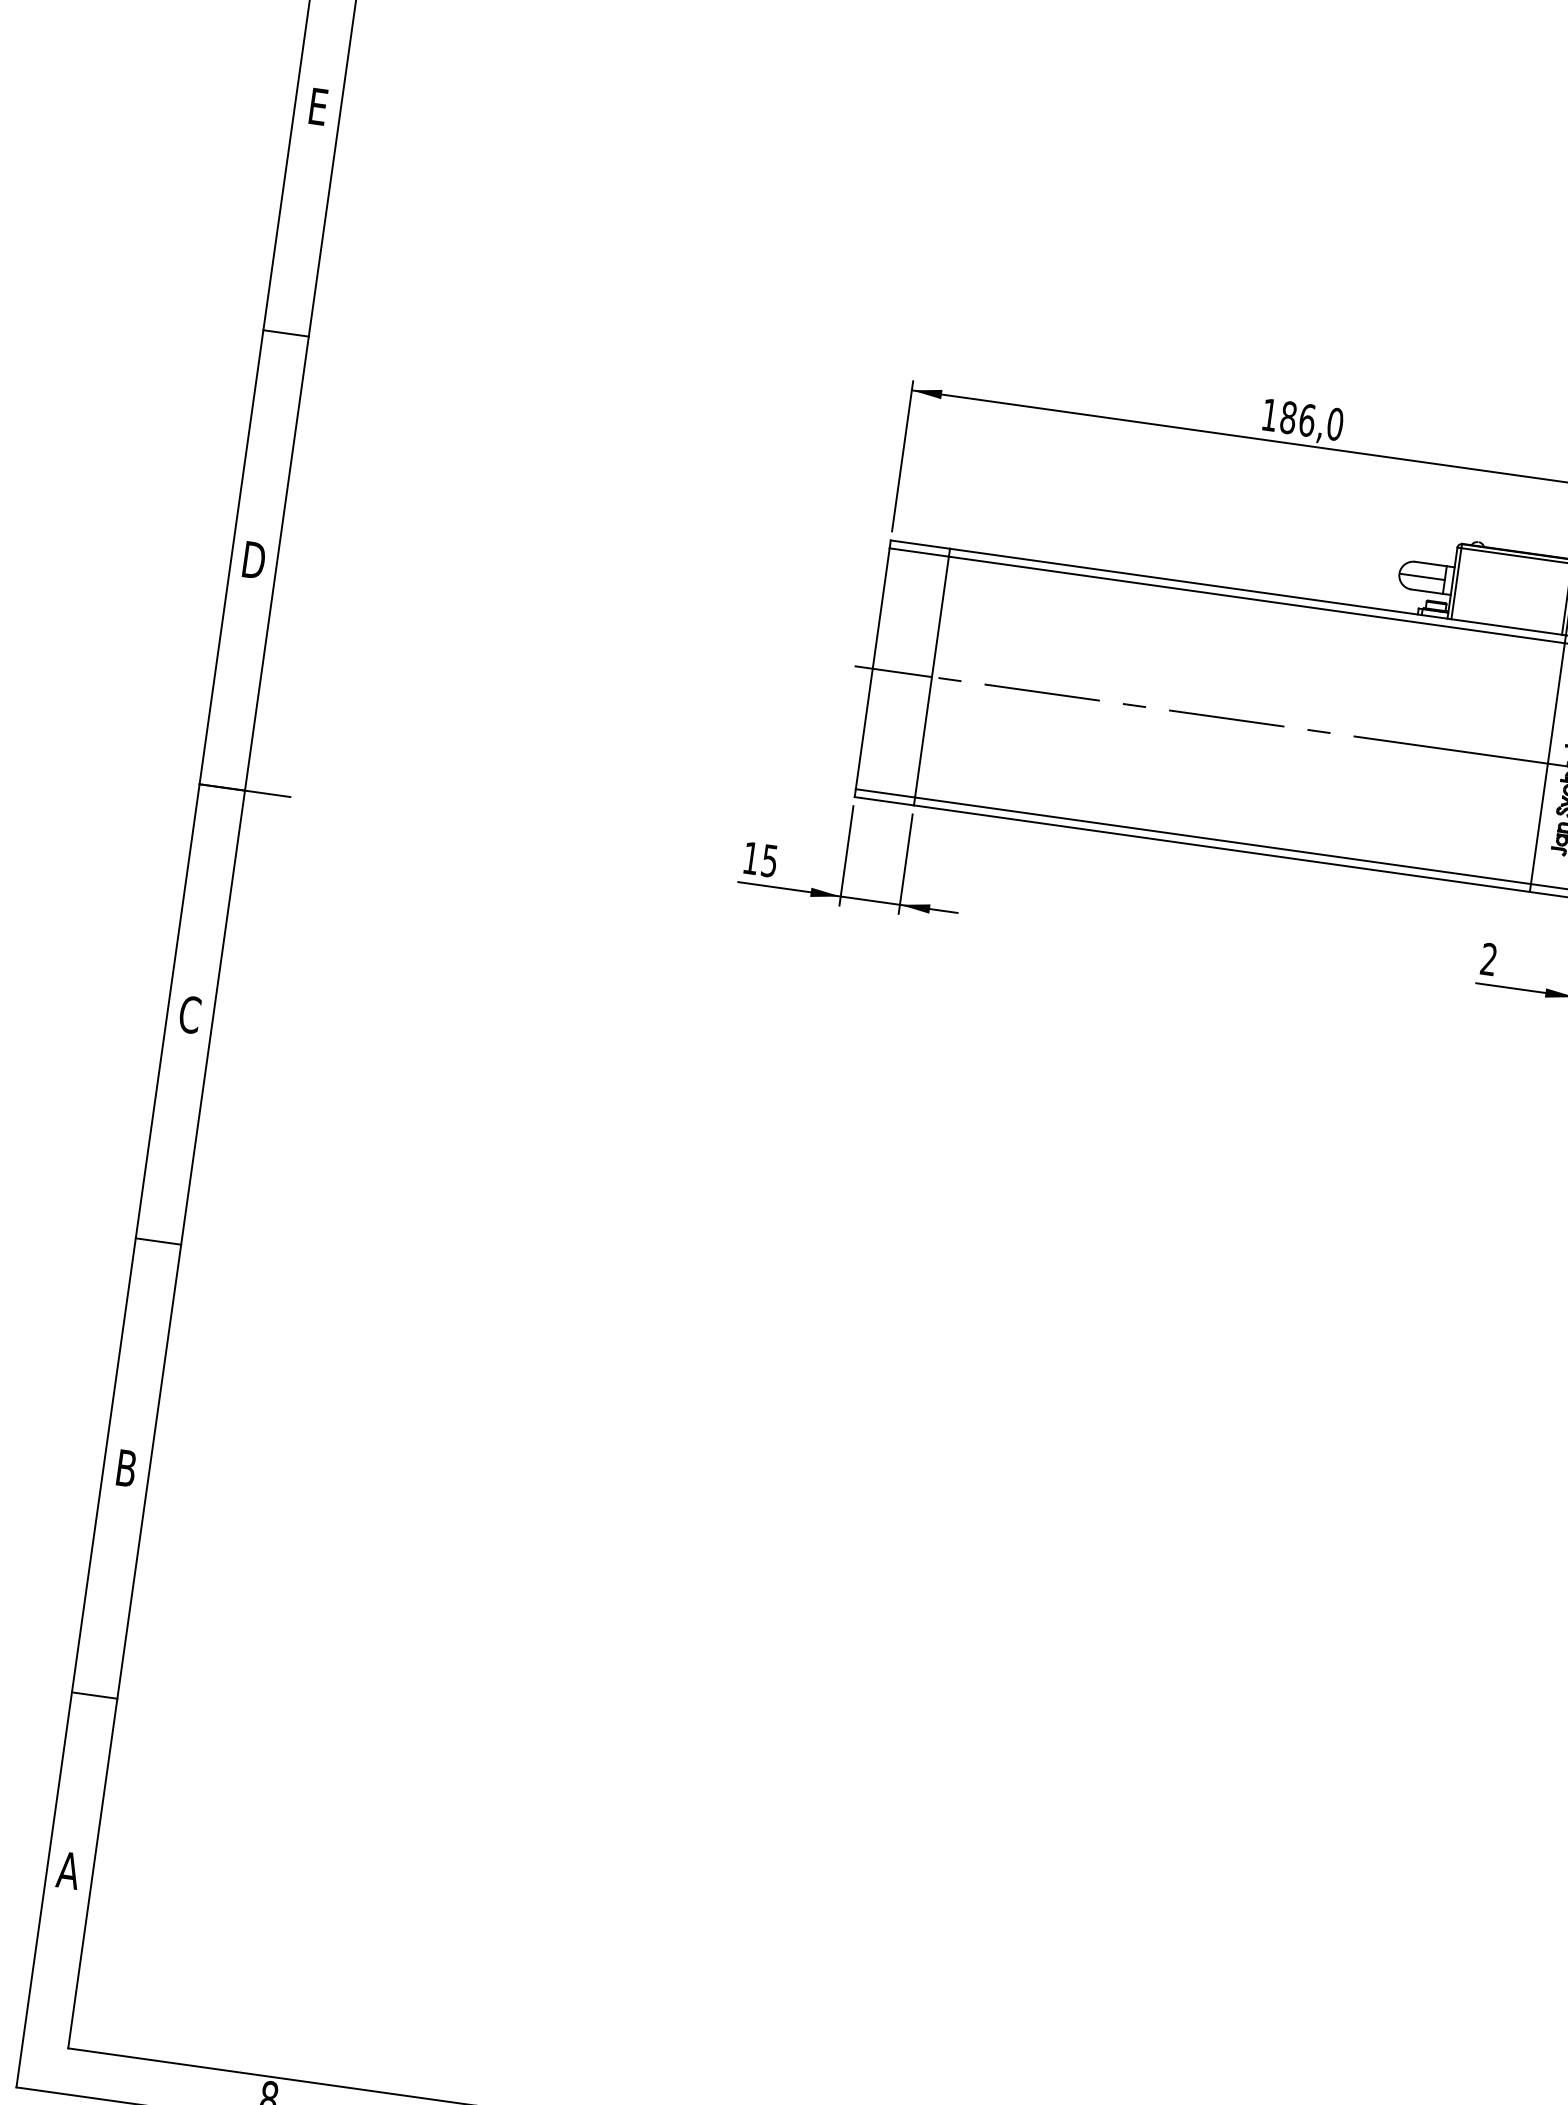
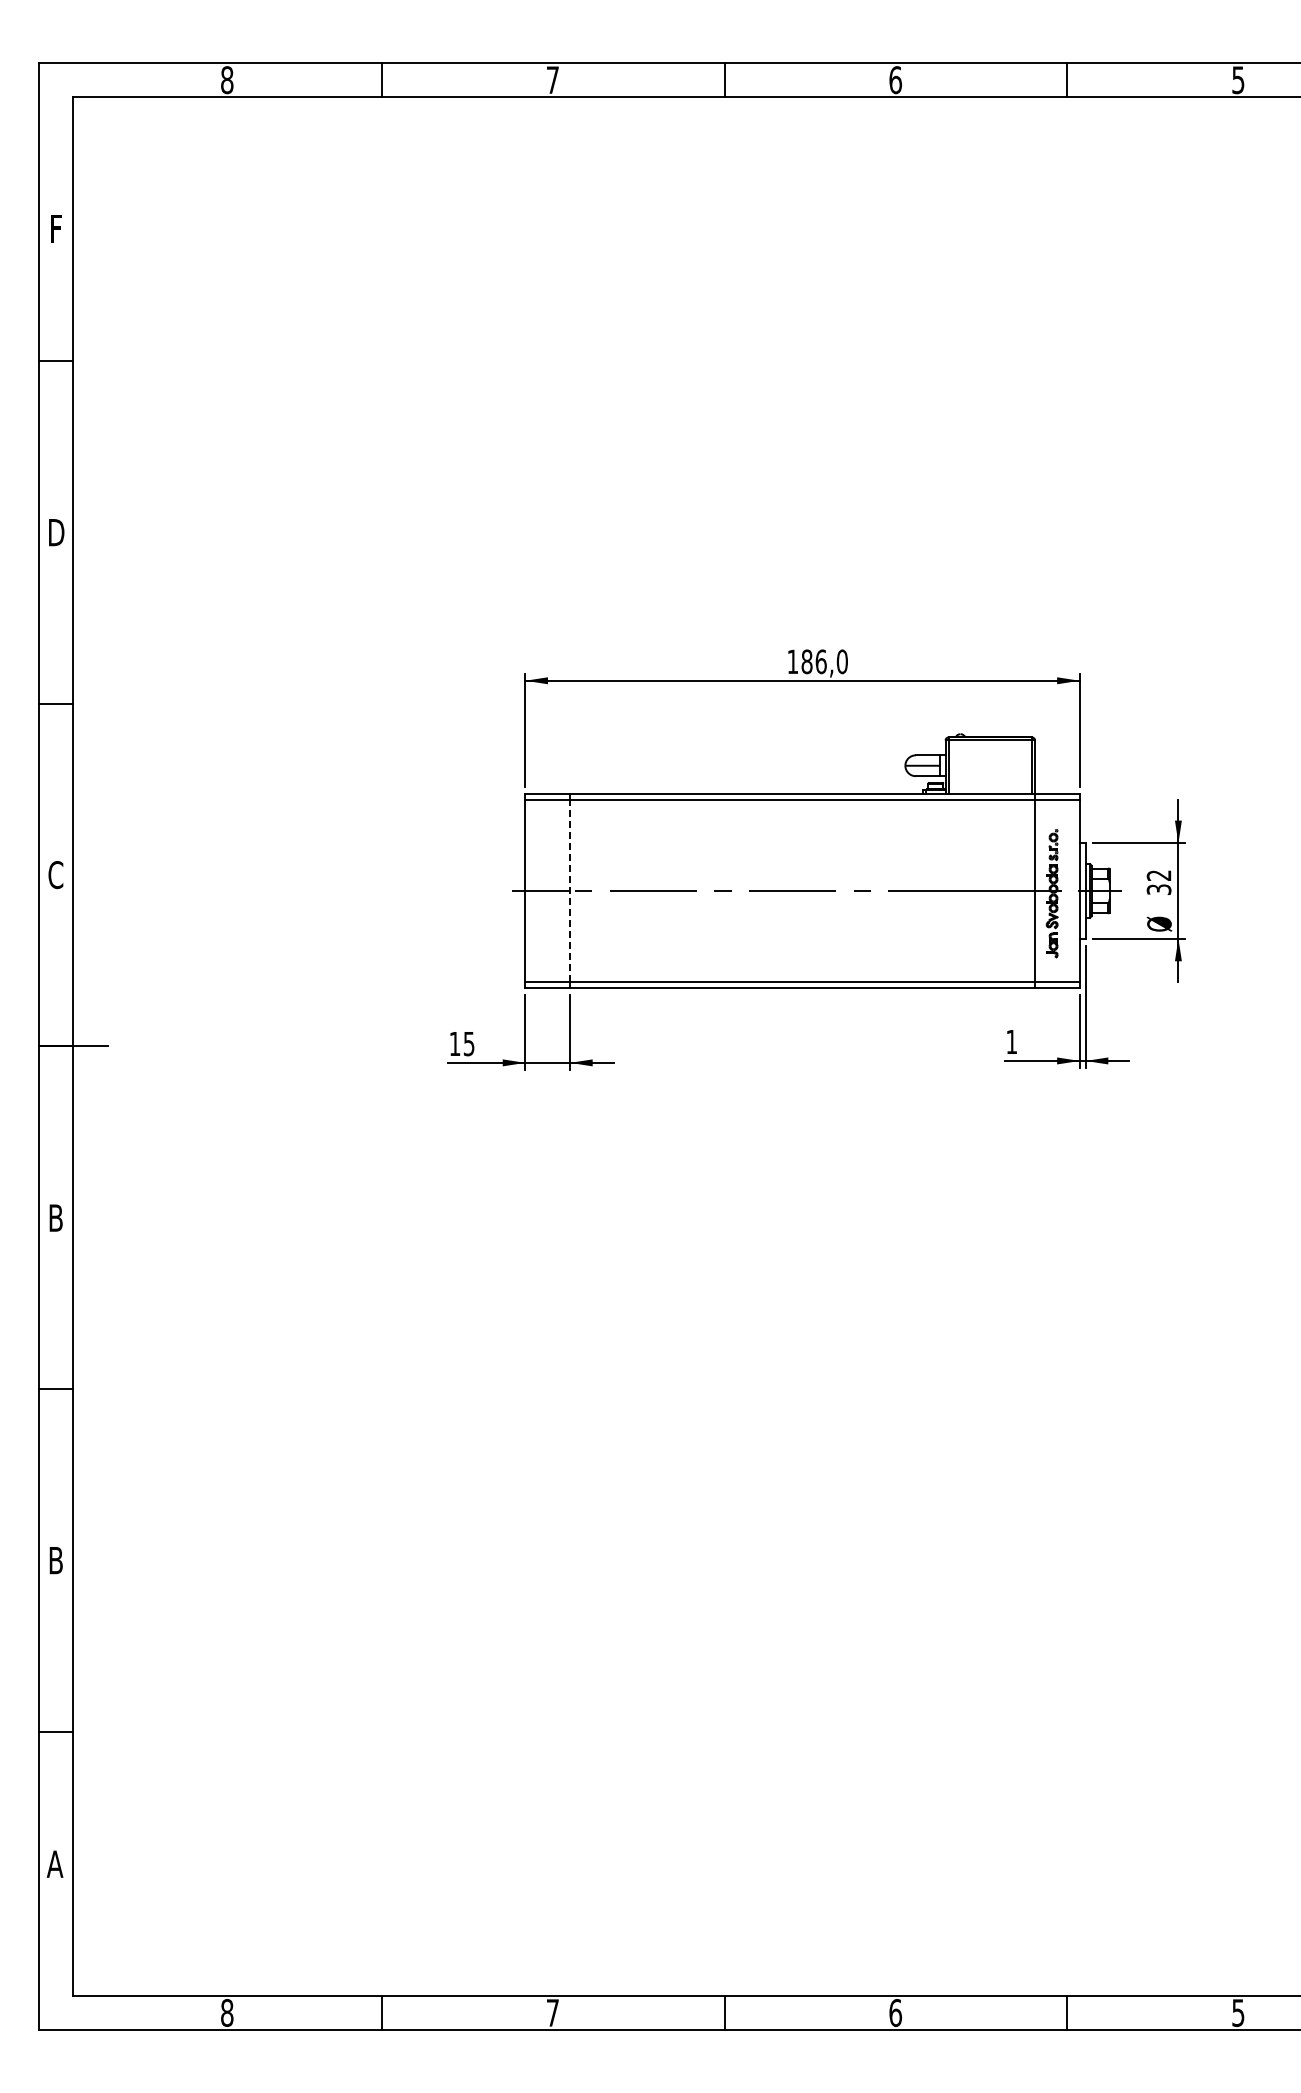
text: (318, 106) -> (56, 532), E -> D
text: (253, 560) -> (55, 875), D -> C
line: (932, 676) -> (570, 890), solid -> dashed
text: (1488, 958) -> (1011, 1041), 2 -> 1
text: (189, 1015) -> (55, 1218), C -> B

